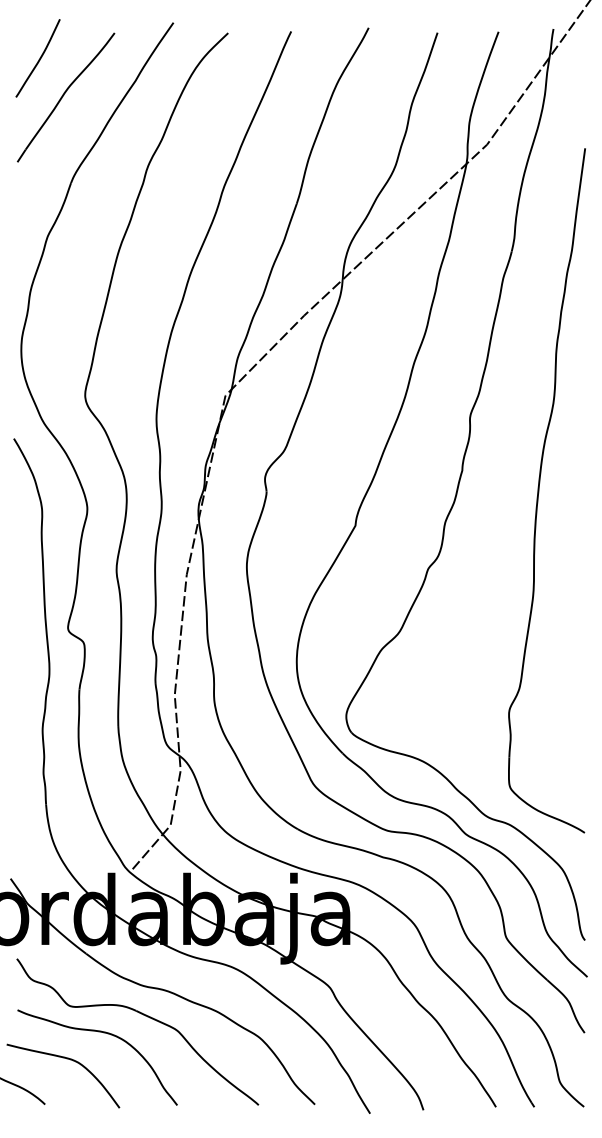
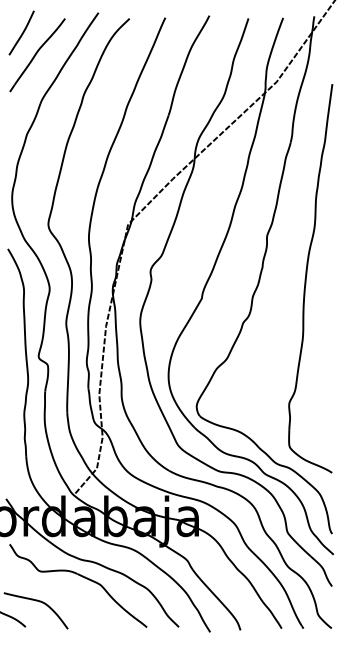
curve: (104, 1034) -> (59, 587), removed

